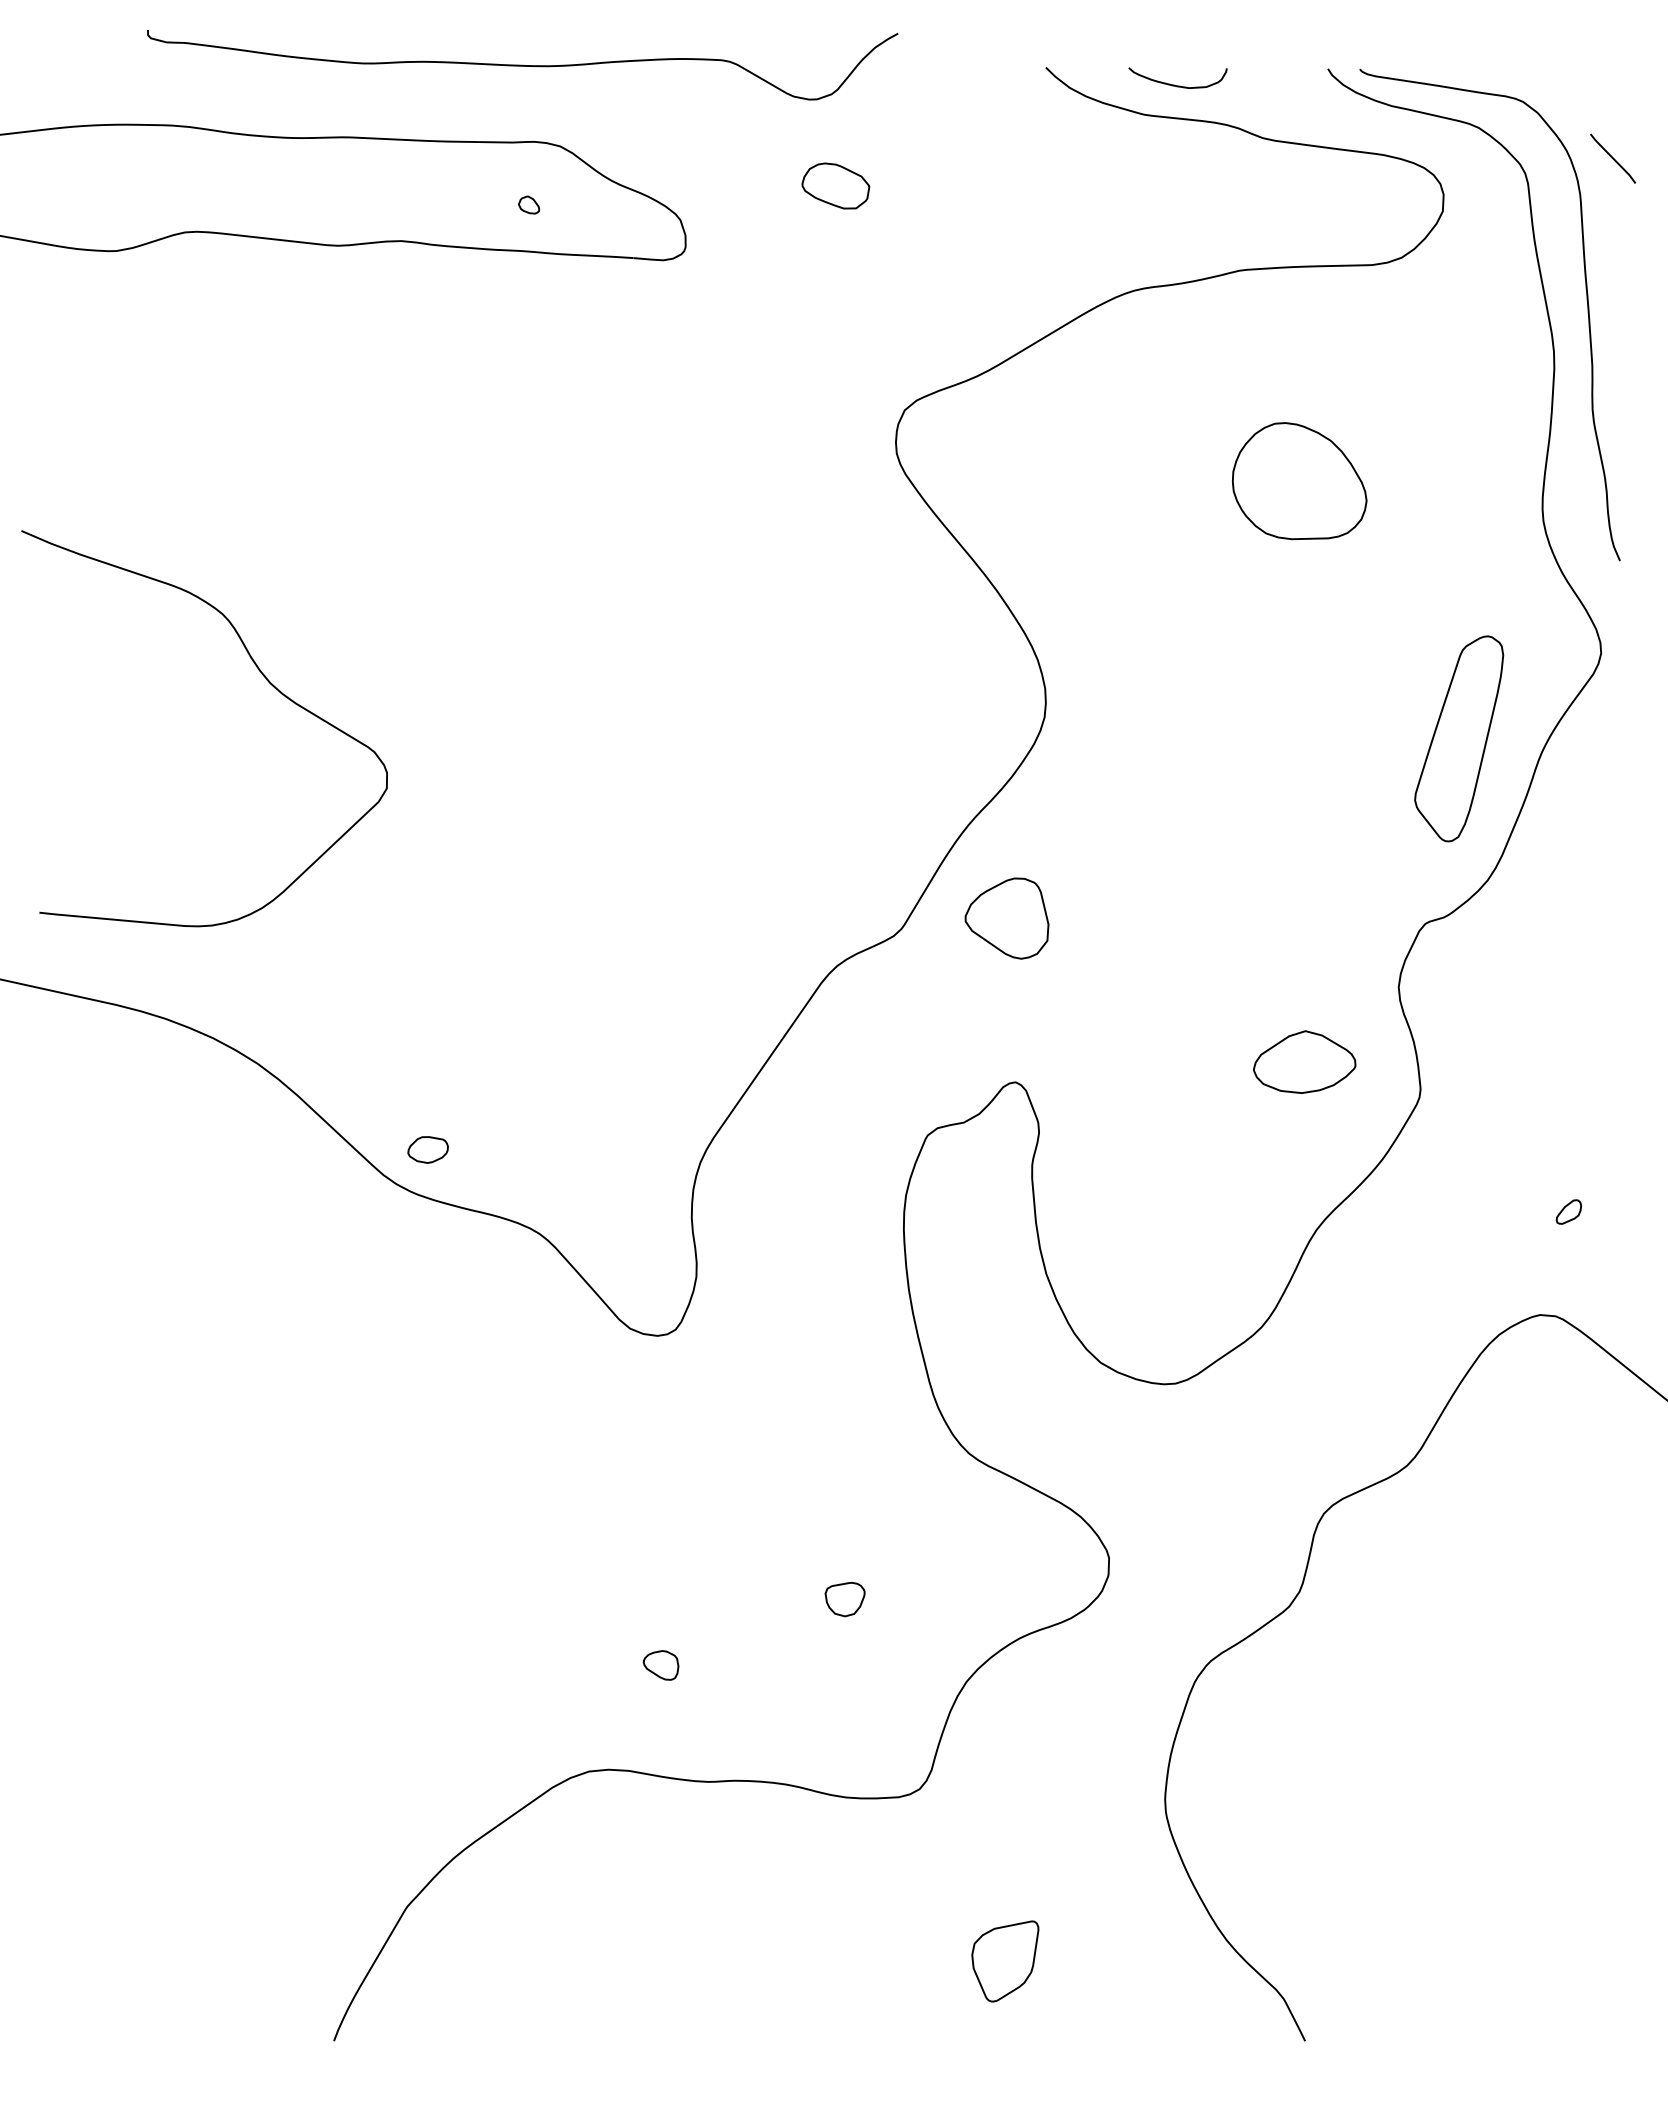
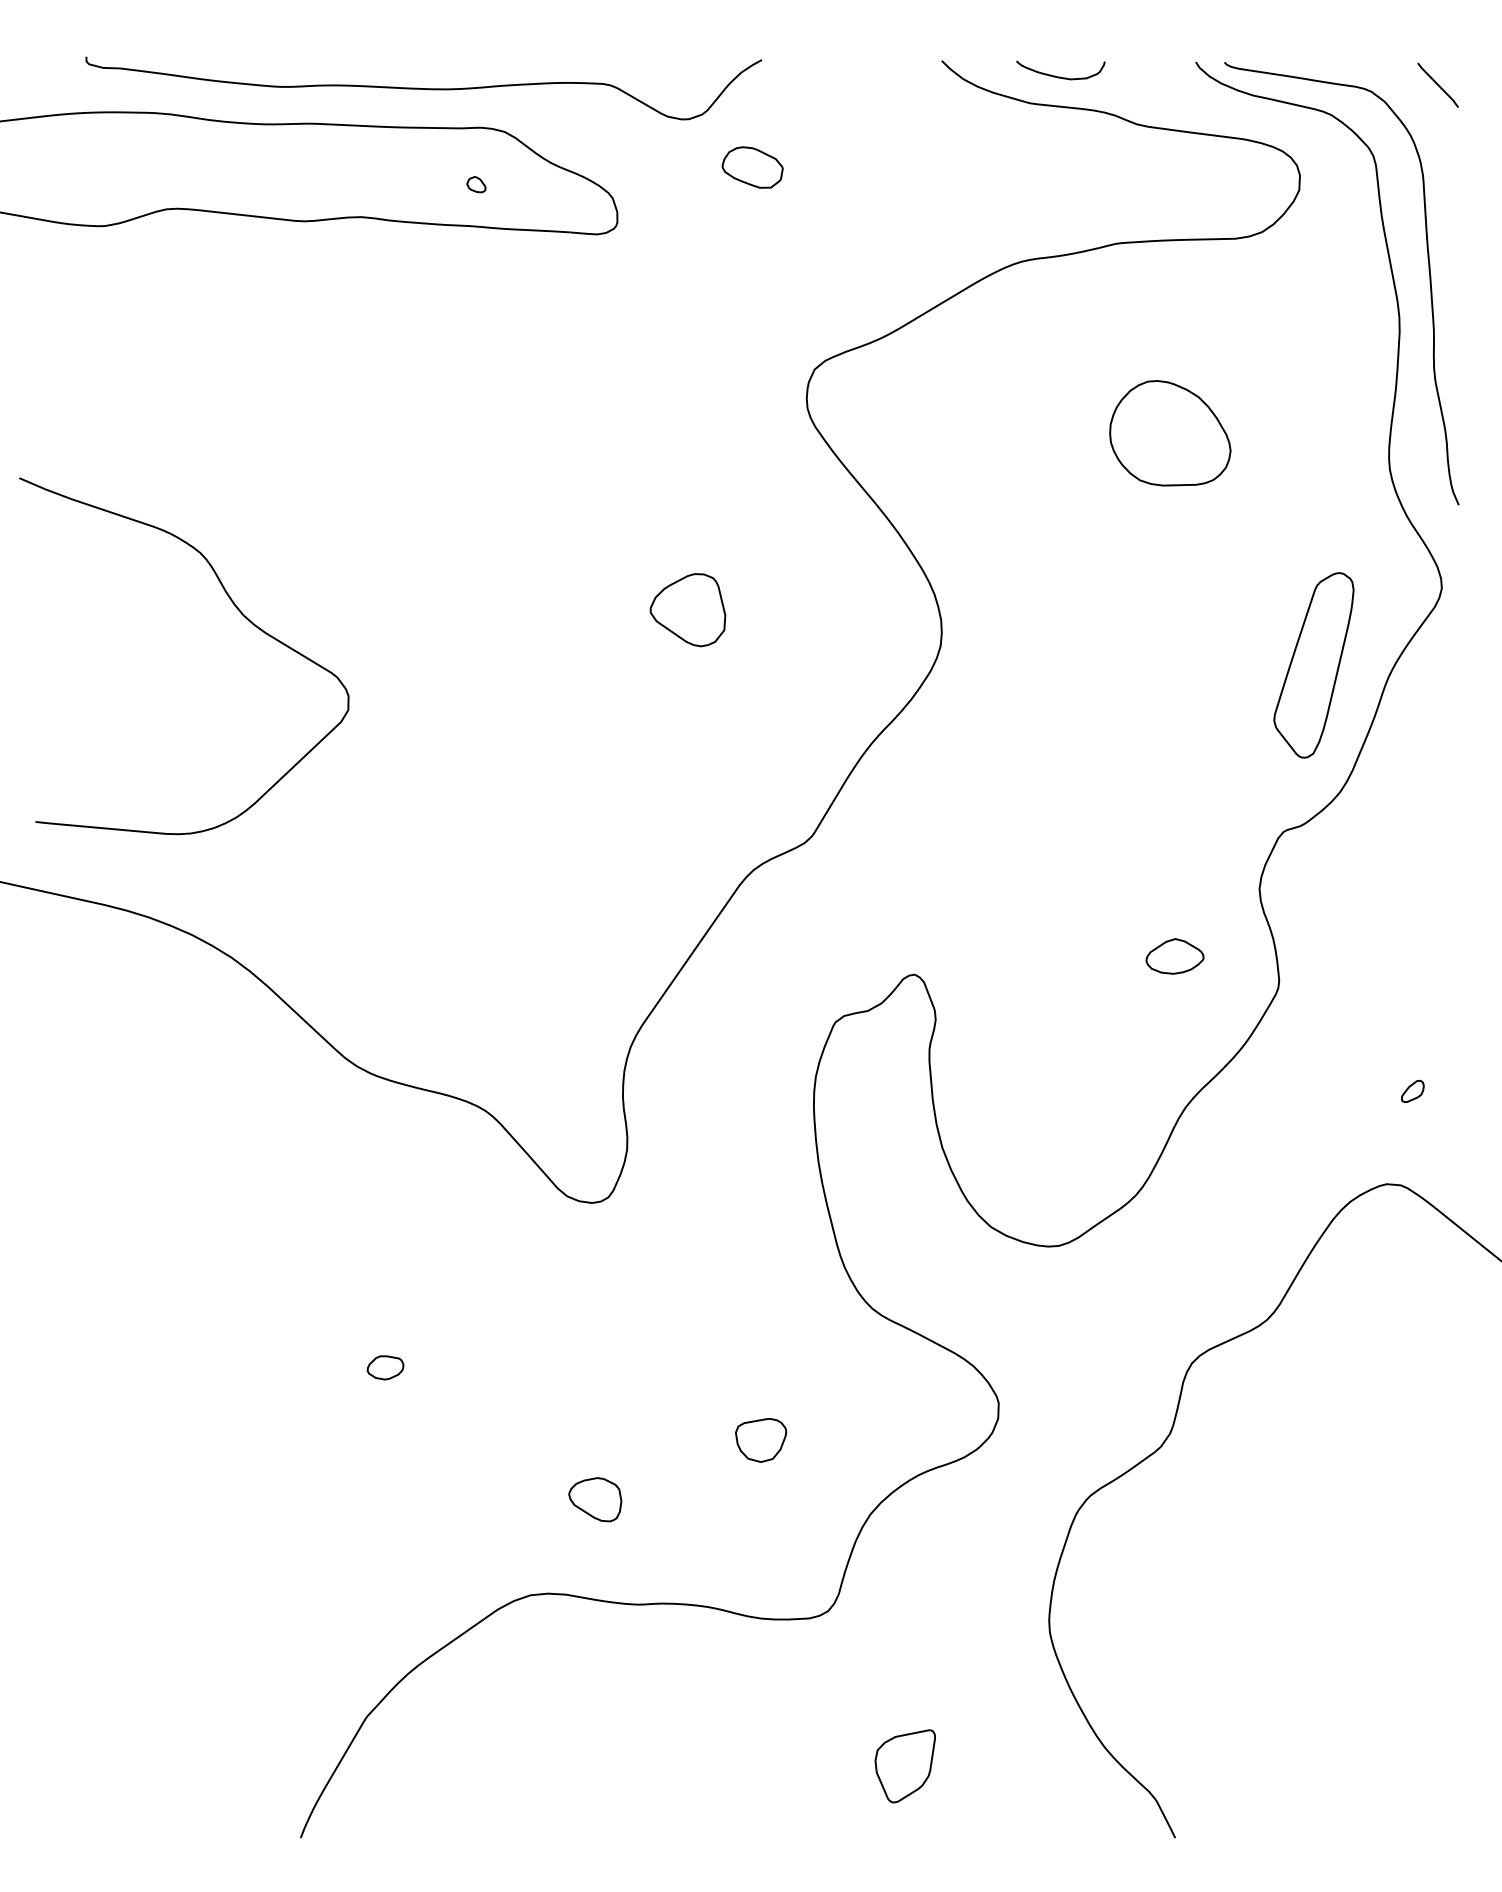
curve: (522, 65) -> (423, 88), moved
line: (1613, 158) -> (1438, 85), moved
part: (1006, 918) -> (687, 610), moved
part: (1304, 1061) -> (1174, 955), size x0.62
part: (427, 1149) -> (384, 1367), moved
part: (844, 1599) -> (760, 1440), size x1.43
part: (660, 1665) -> (594, 1499), size x1.67

